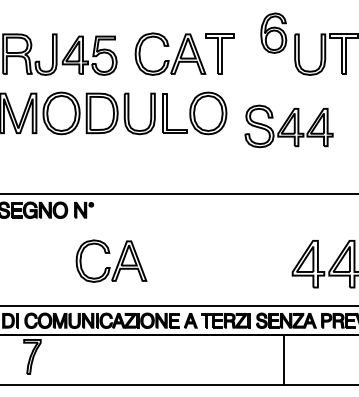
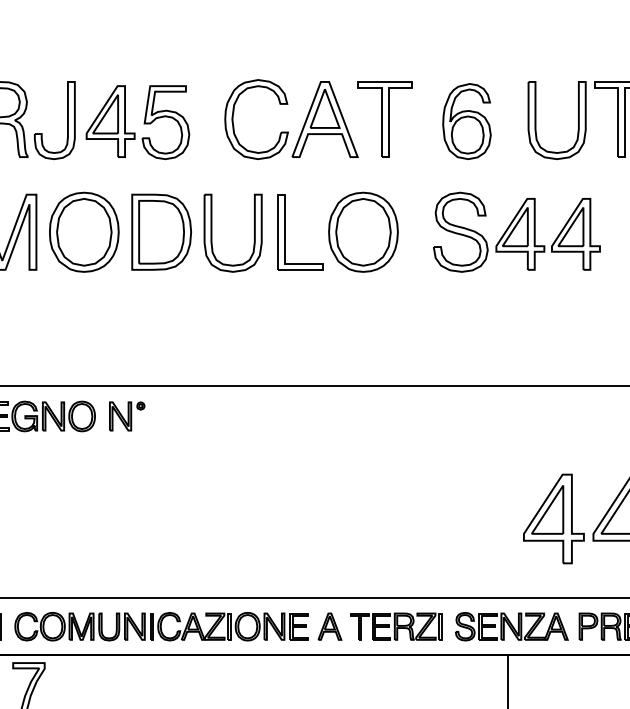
part: (273, 32) -> (466, 120), moved
part: (288, 126) -> (515, 232), moved
part: (117, 263) -> (190, 517), removed

